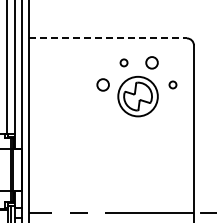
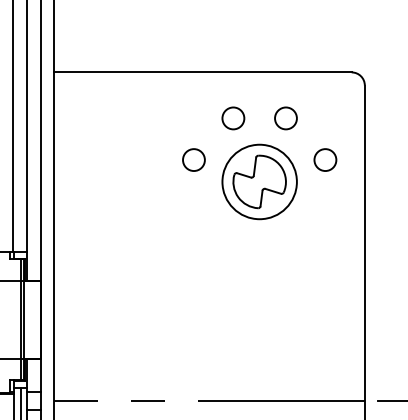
line: (108, 38) -> (204, 72), dashed -> solid
circle: (123, 62) -> (232, 117), size x1.67
circle: (172, 84) -> (324, 159), size x1.67

